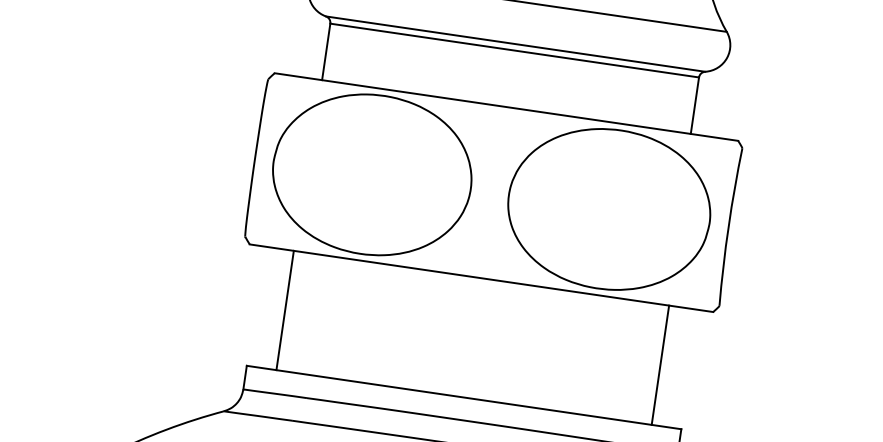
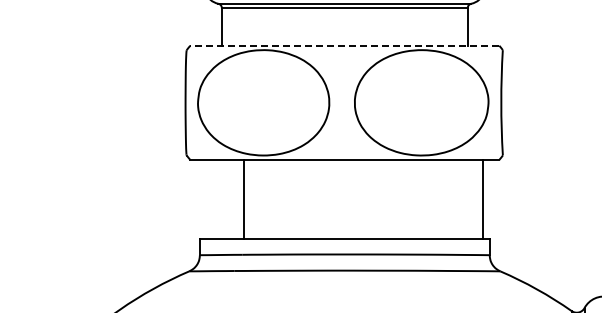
line: (506, 106) -> (344, 45), solid -> dashed
line: (284, 310) -> (243, 199), moved
line: (659, 364) -> (482, 199), moved

